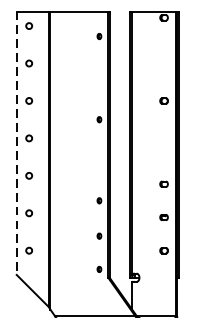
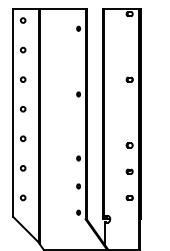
line: (16, 143) -> (13, 113), dashed -> solid

